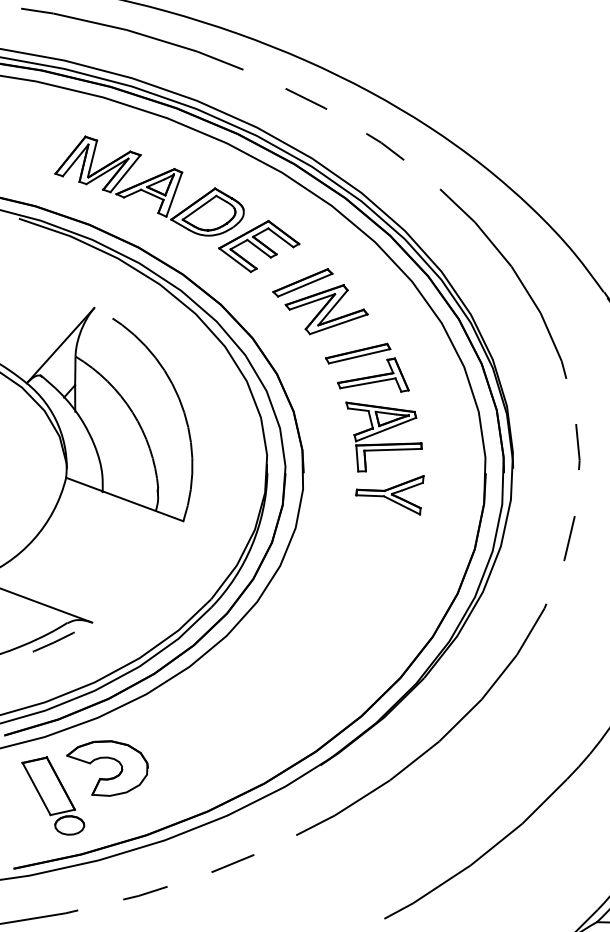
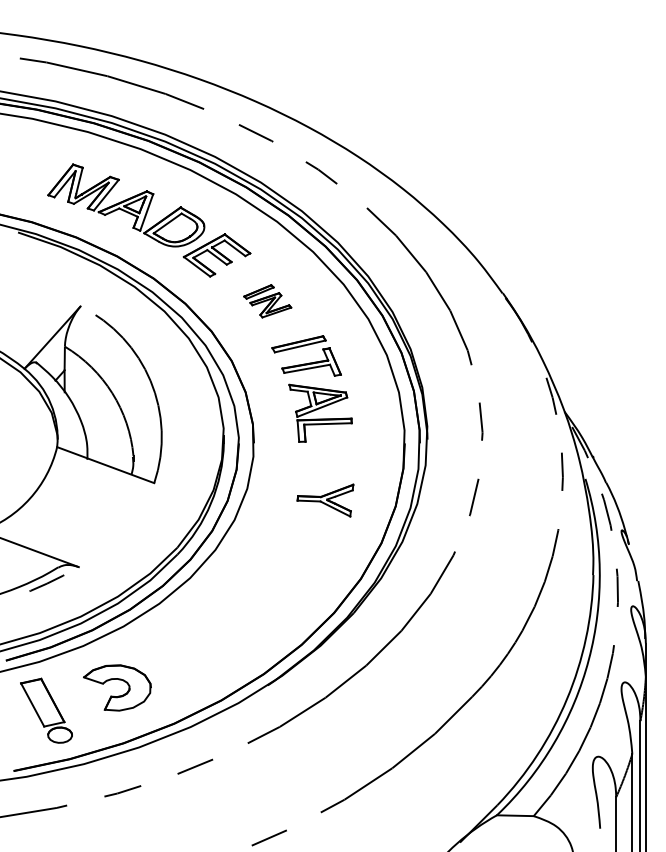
part: (320, 302) -> (267, 301), size x0.6
part: (390, 495) -> (325, 500), moved
part: (110, 759) -> (119, 680), moved

